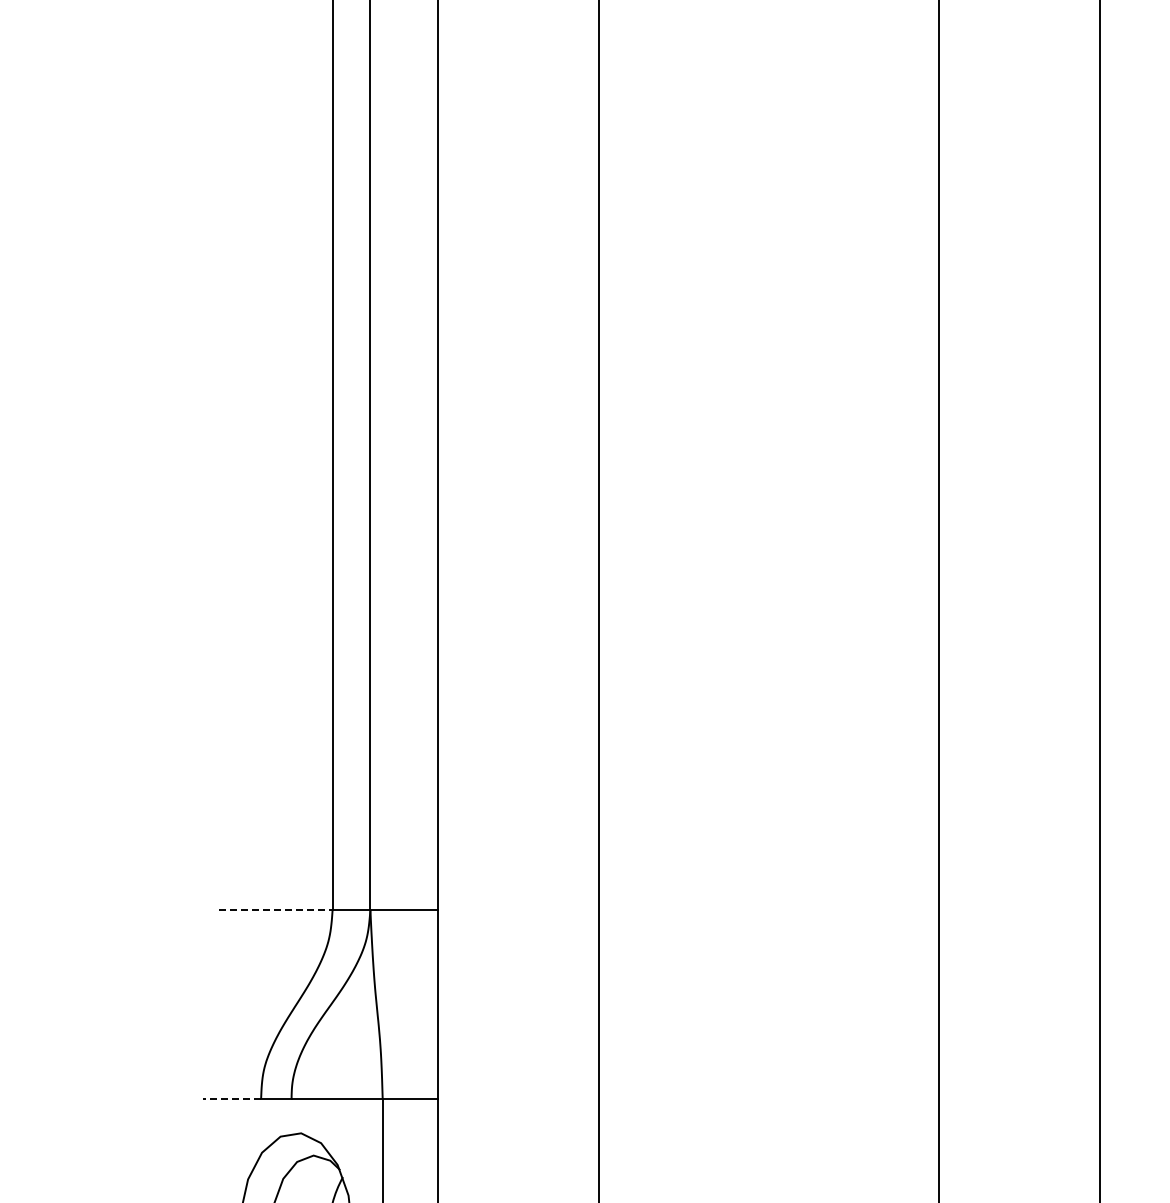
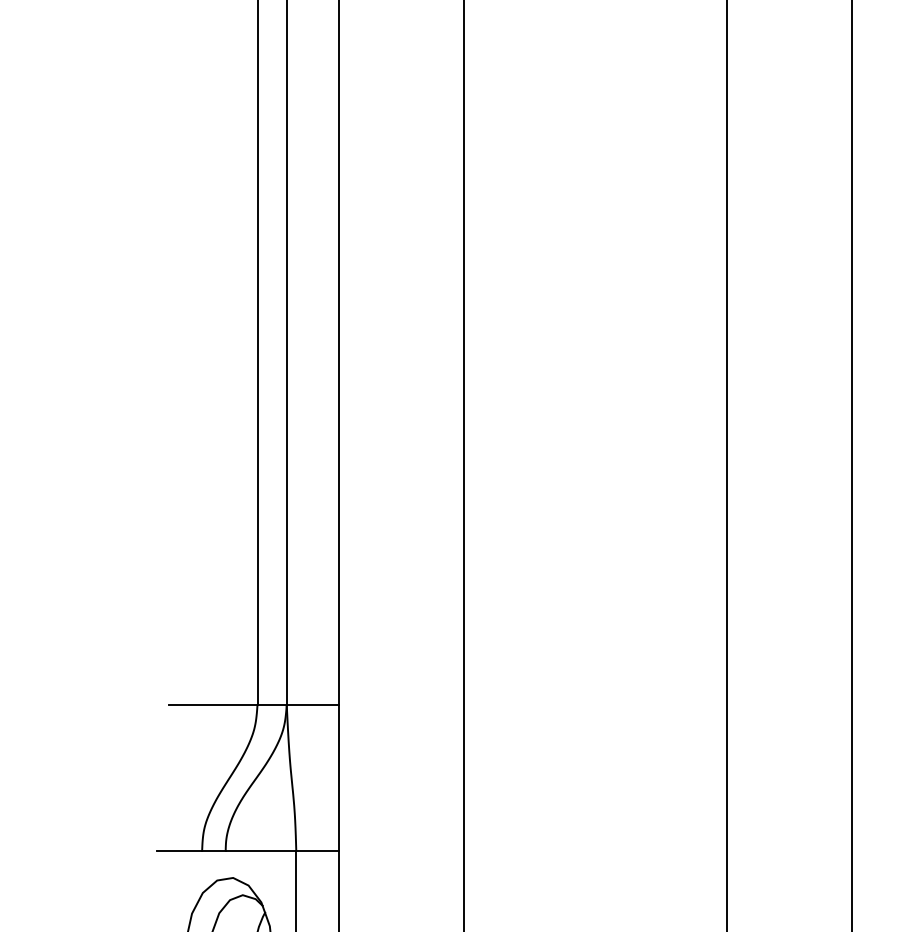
line: (276, 909) -> (214, 704), dashed -> solid
line: (231, 1098) -> (179, 850), dashed -> solid

